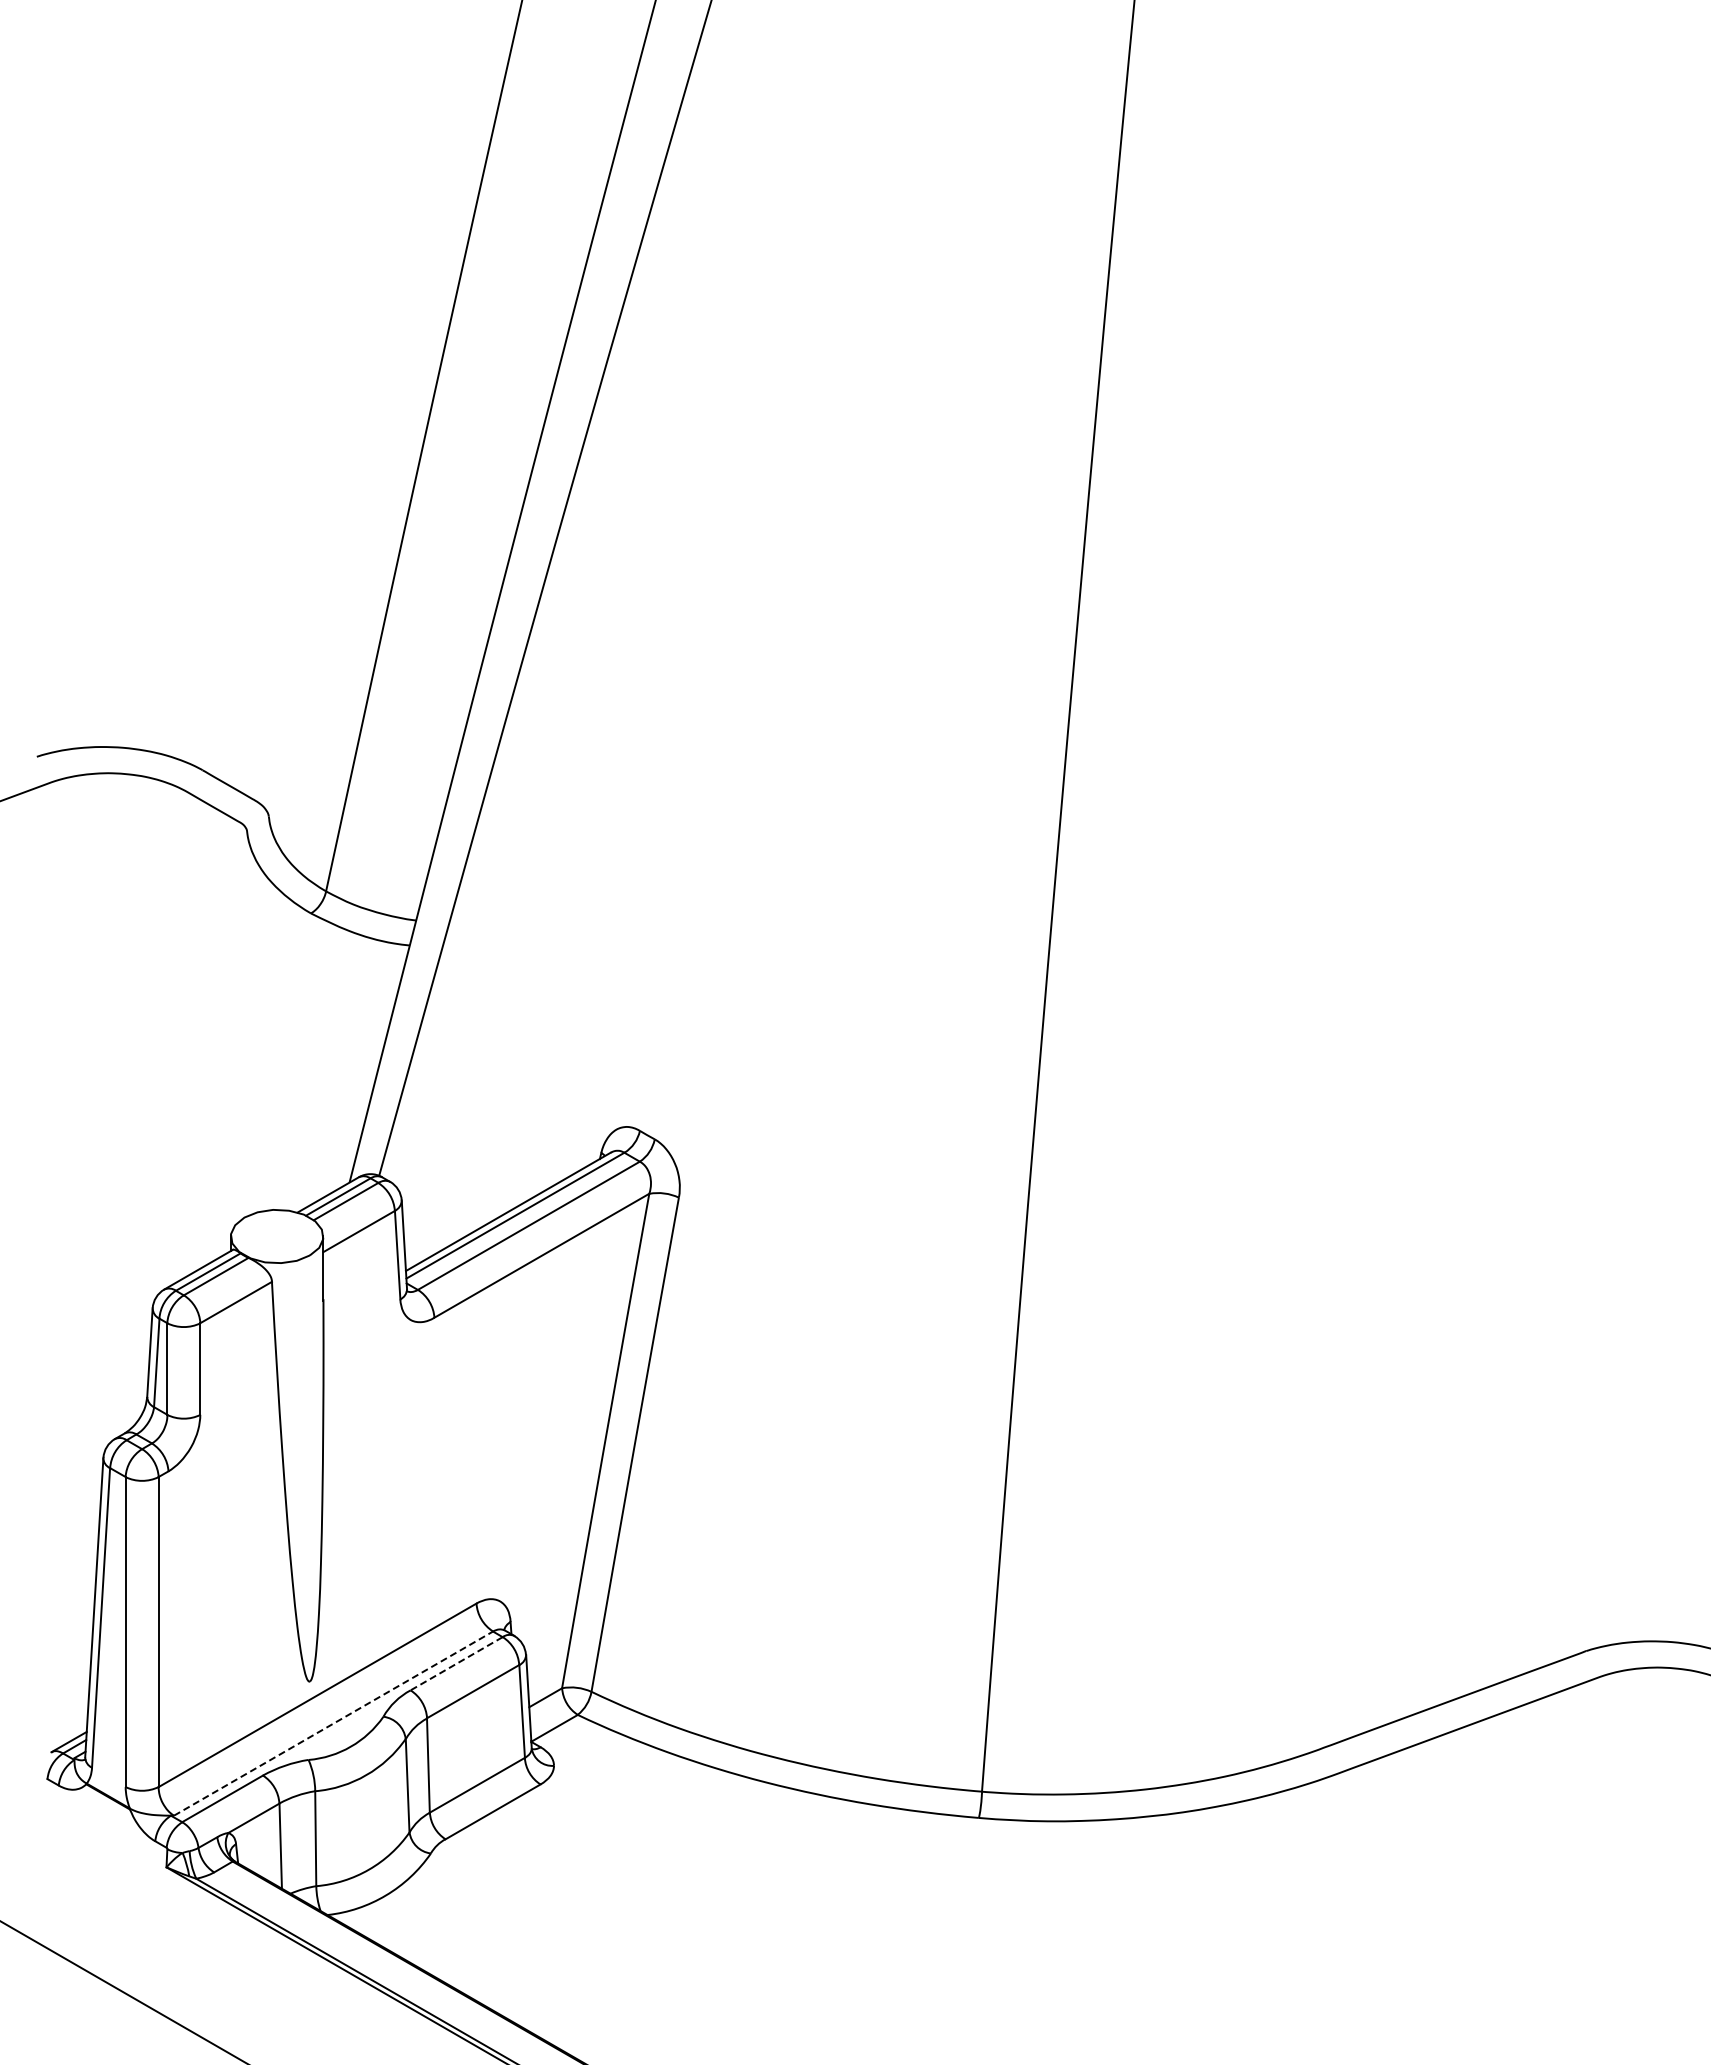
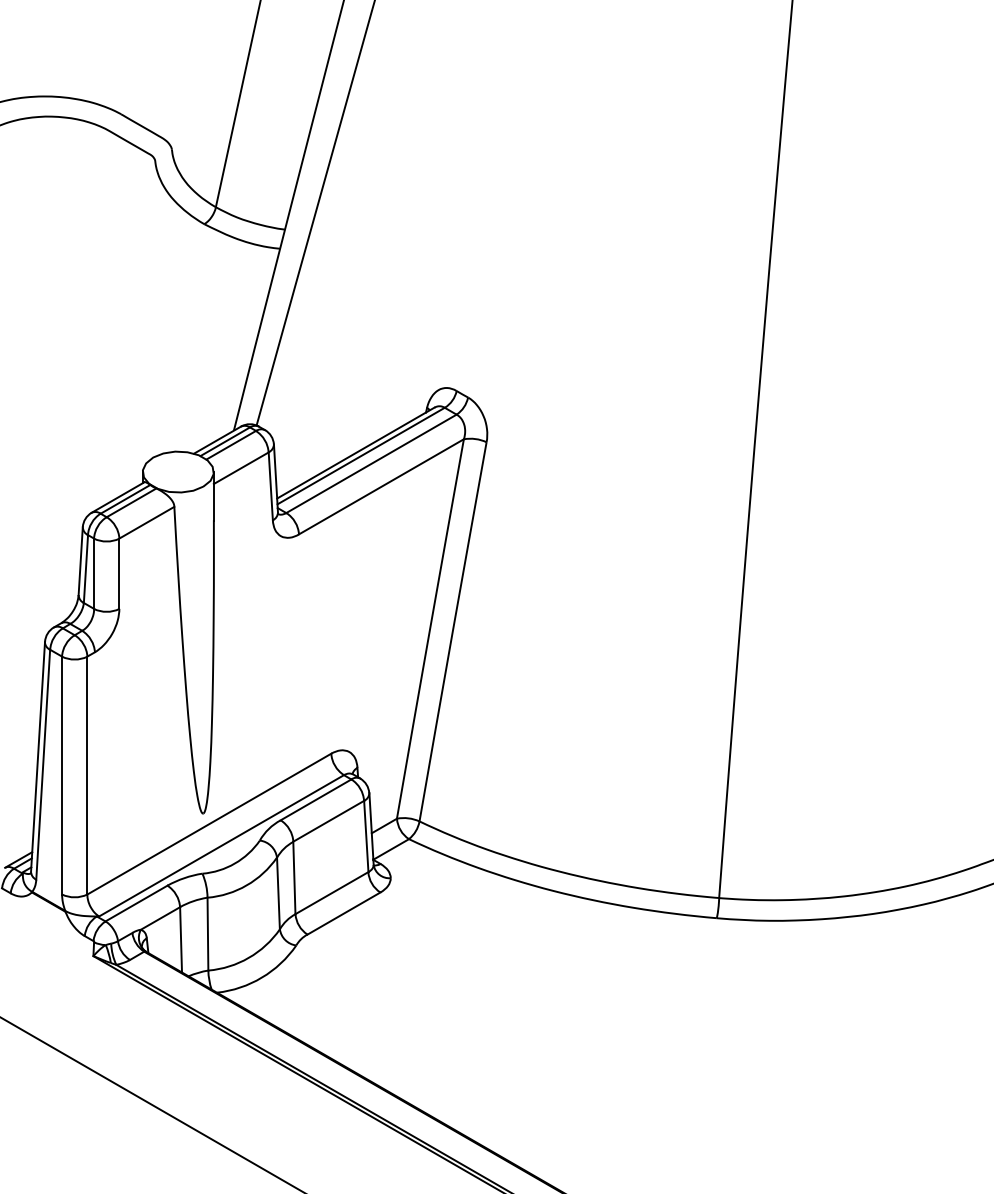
line: (456, 1664) -> (315, 800), dashed -> solid
line: (333, 1723) -> (221, 845), dashed -> solid

